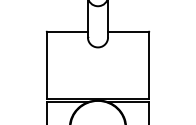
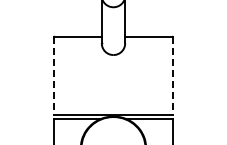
line: (46, 65) -> (53, 76), solid -> dashed
line: (149, 65) -> (173, 76), solid -> dashed

